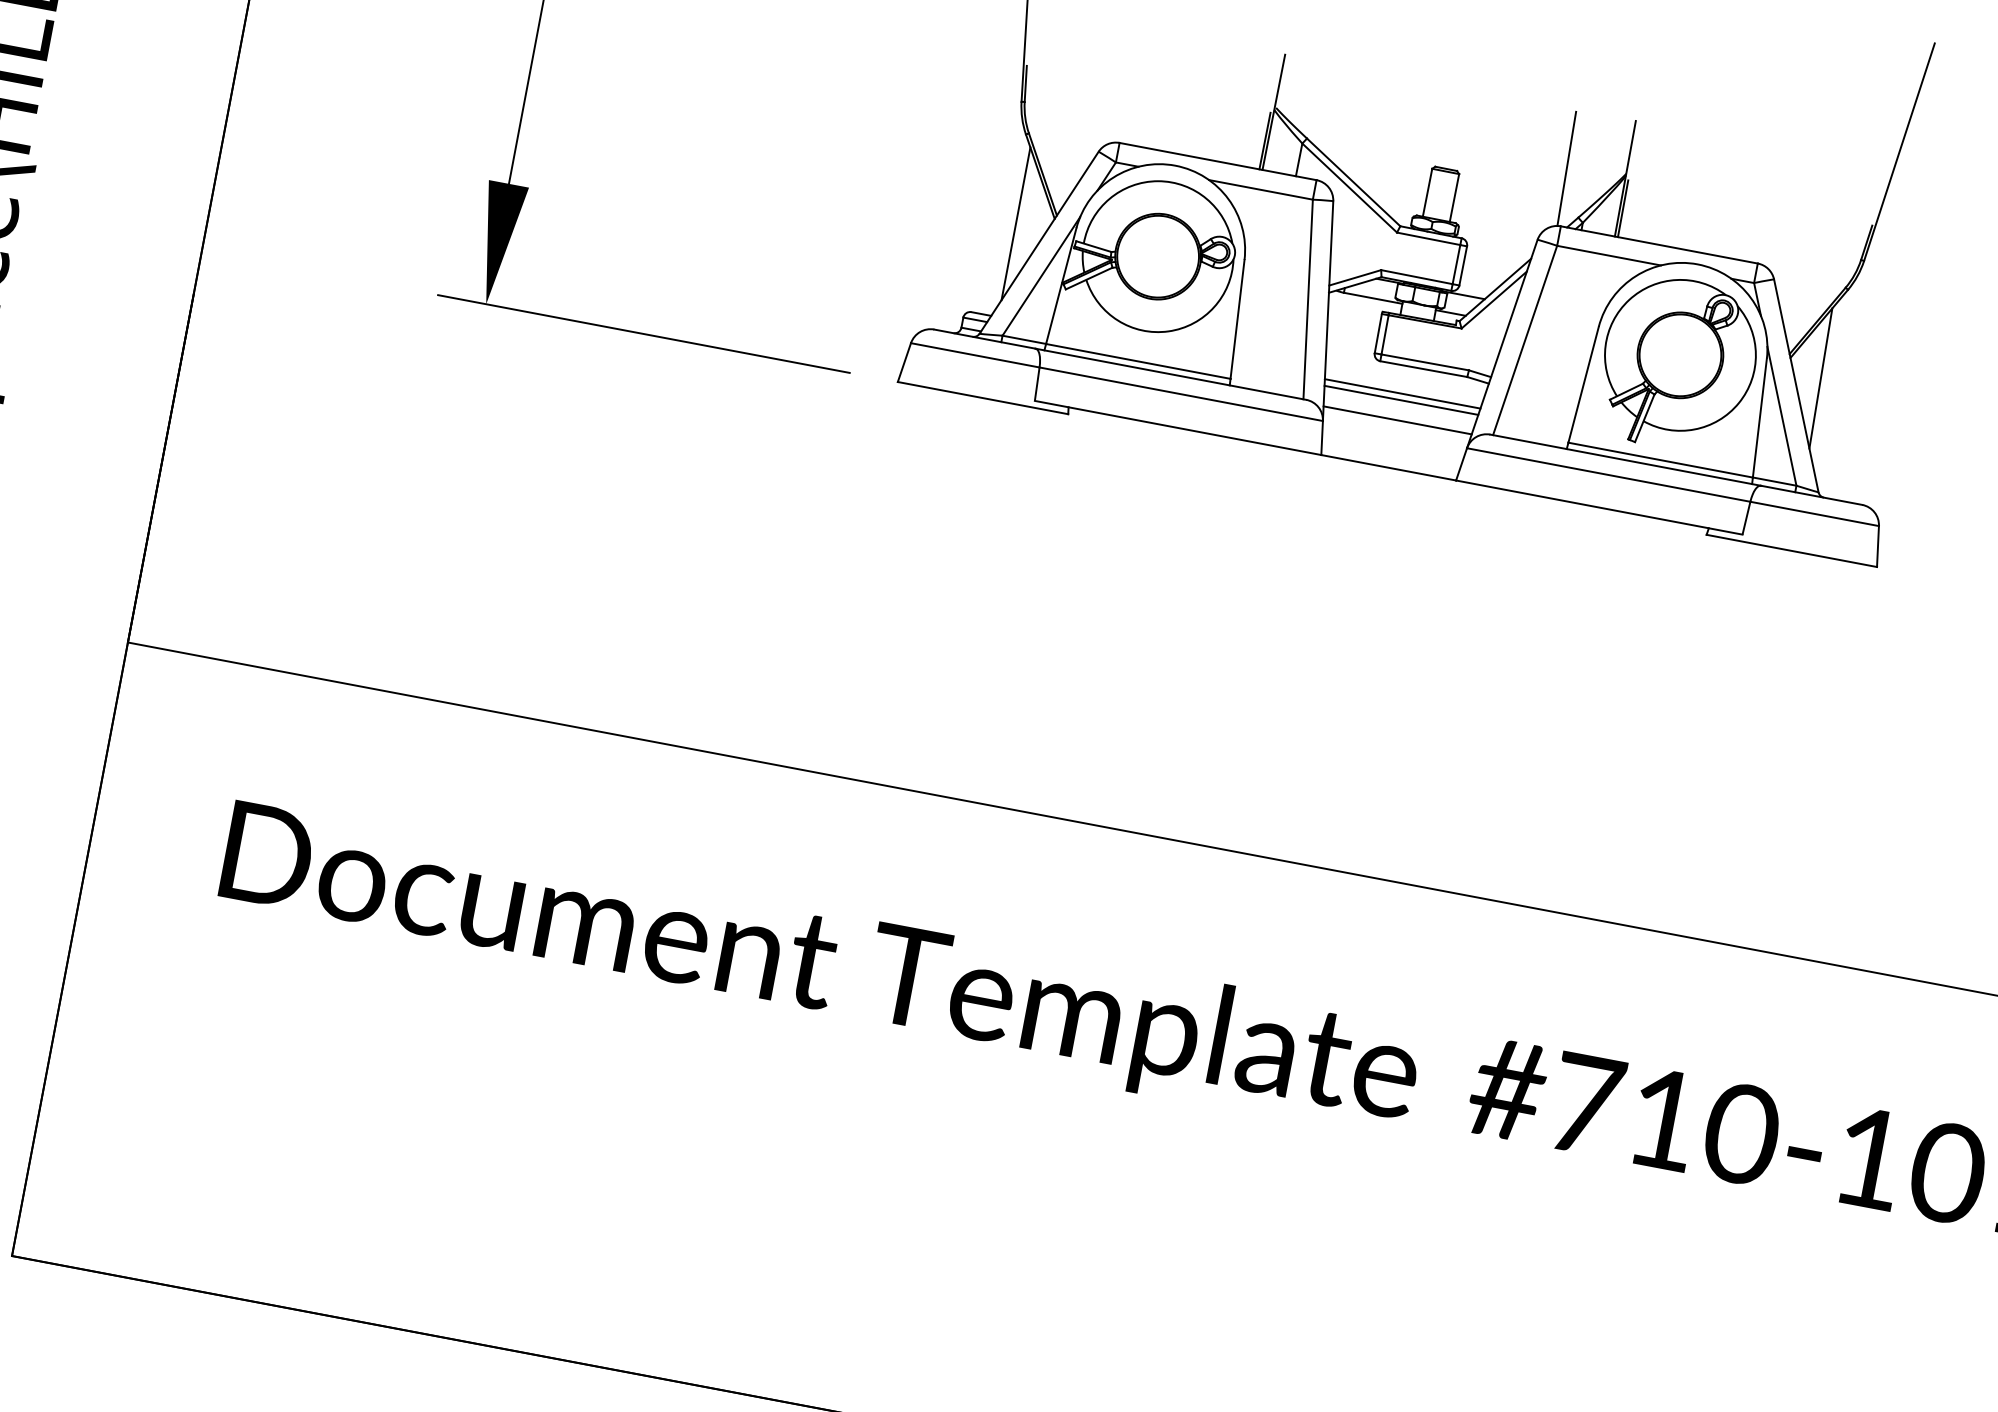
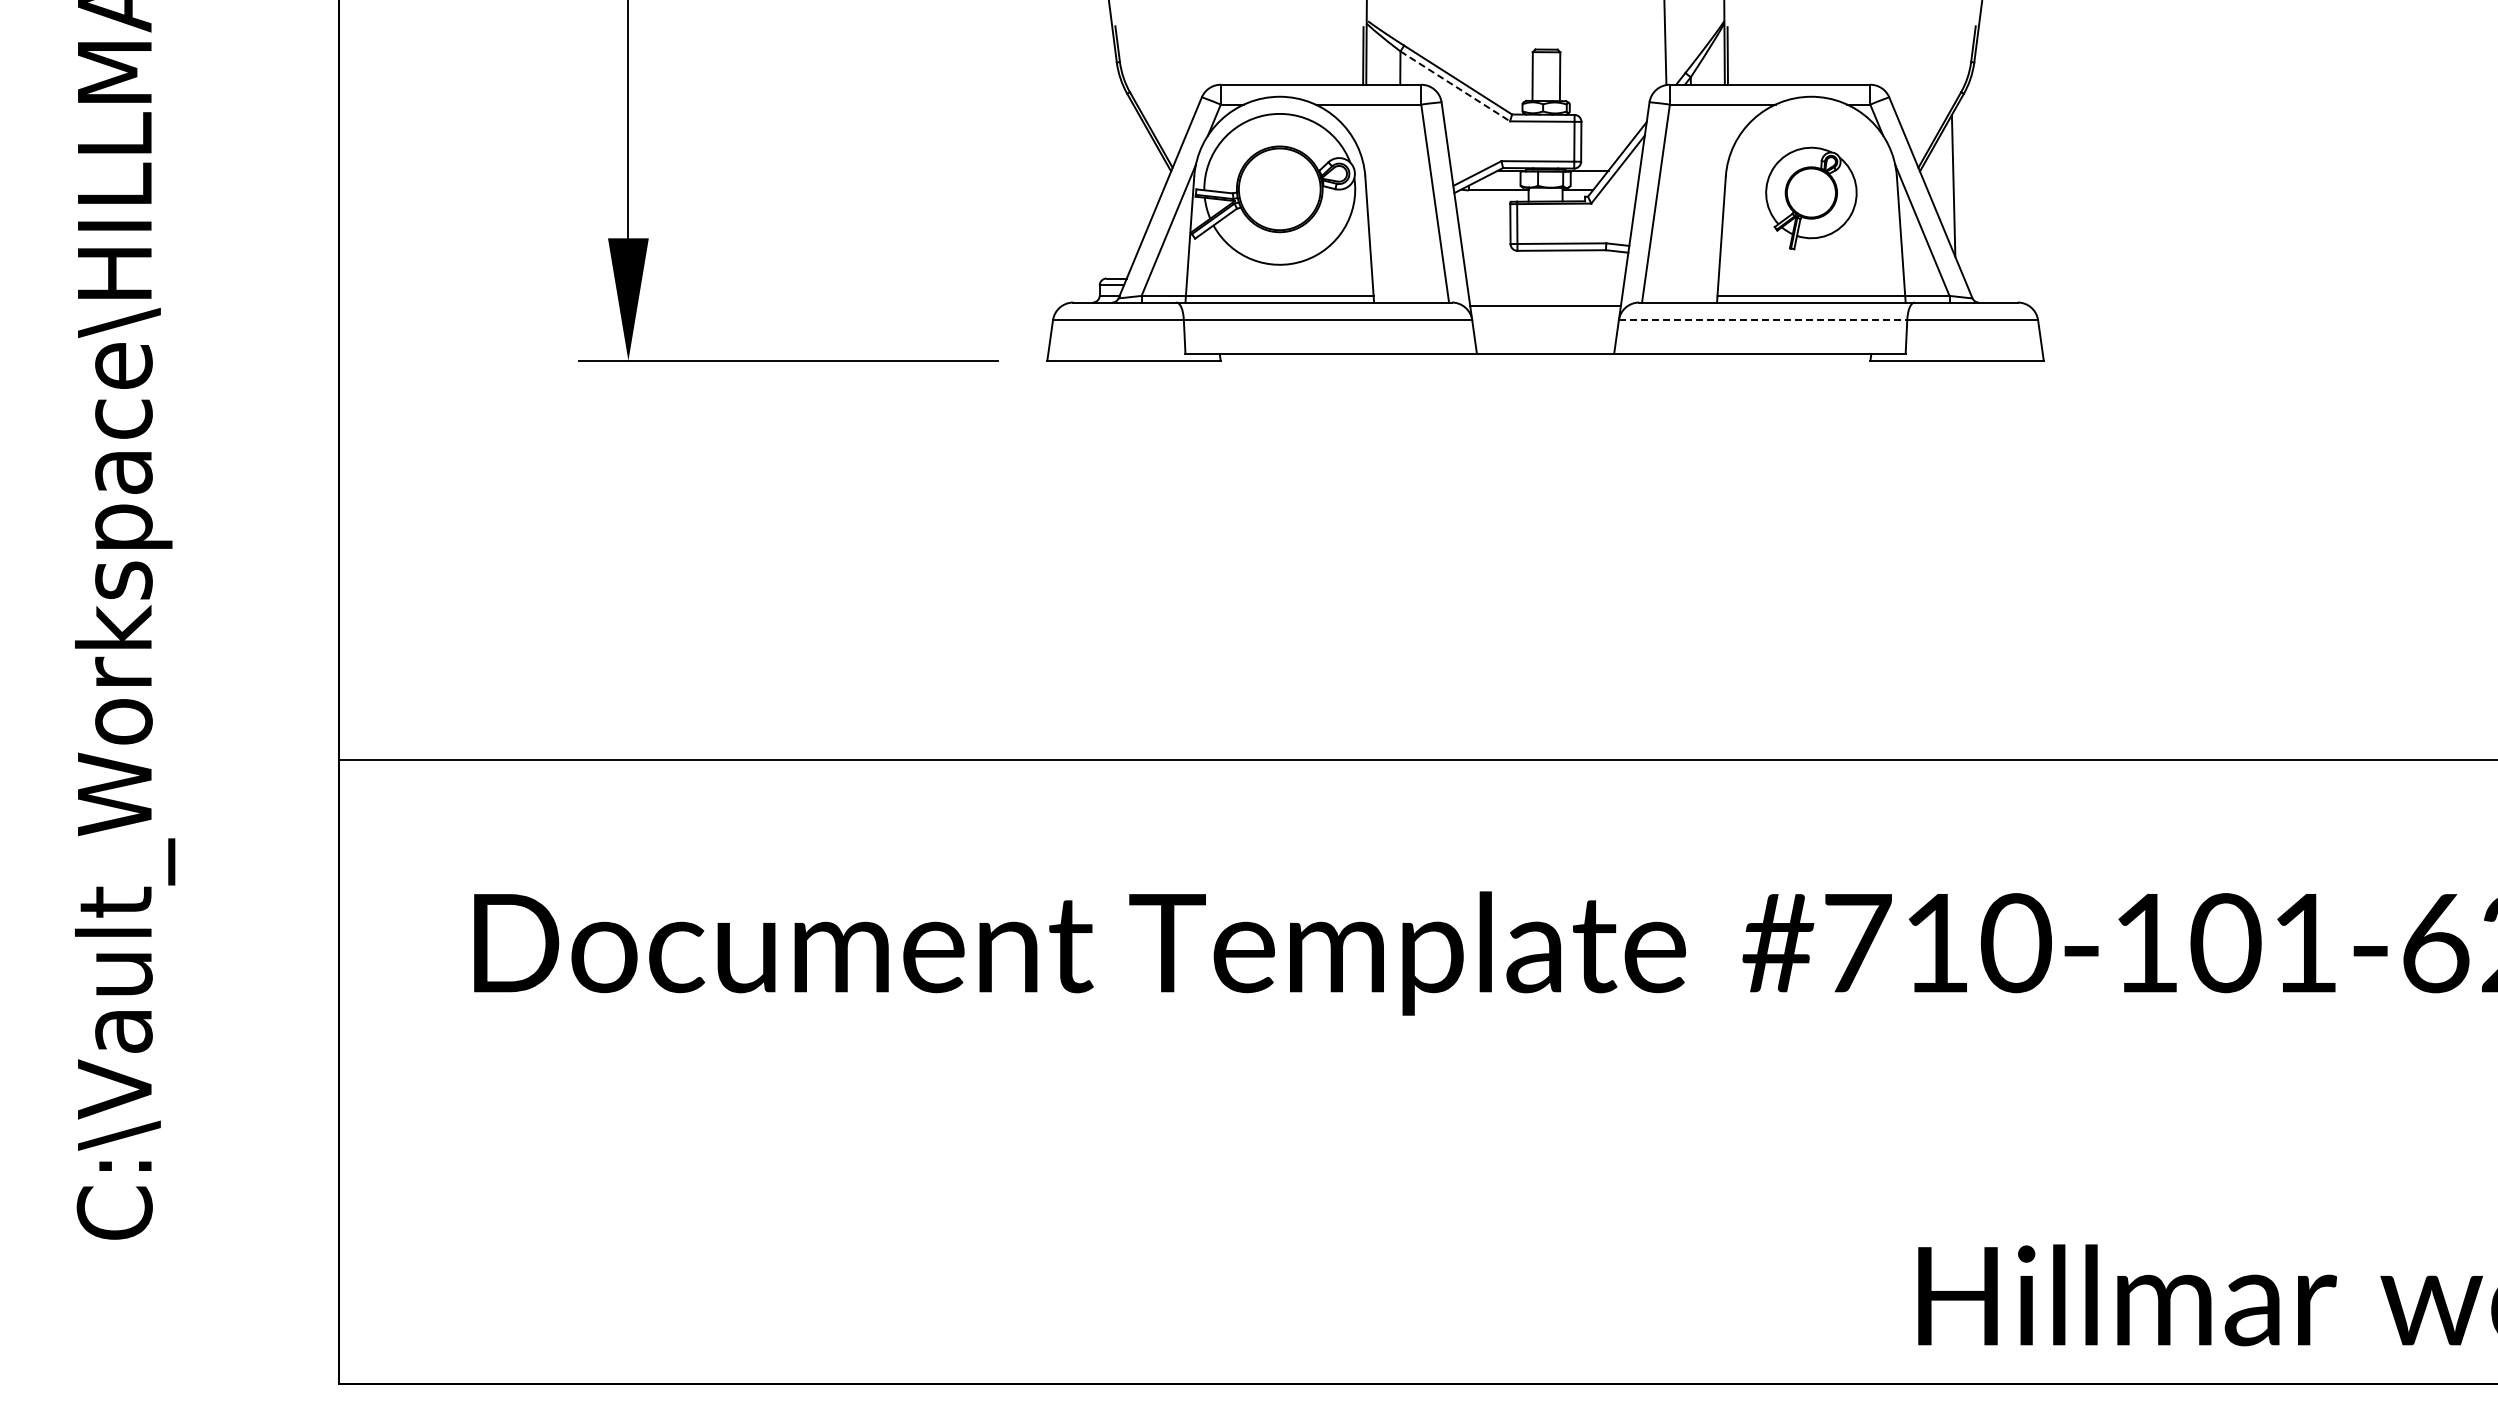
line: (1349, 188) -> (1455, 86), solid -> dashed
line: (1016, 223) -> (1134, 183), removed
part: (1678, 364) -> (1811, 198), size x0.6
line: (1402, 393) -> (1545, 278), removed
line: (1401, 400) -> (1545, 285), removed
line: (1609, 475) -> (1763, 320), solid -> dashed

